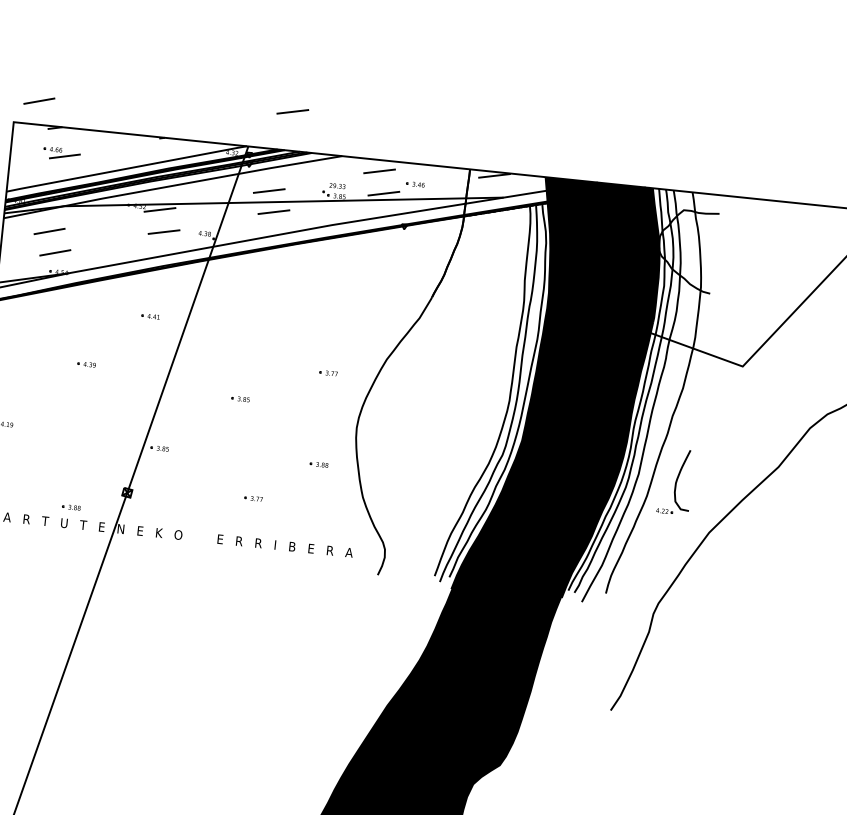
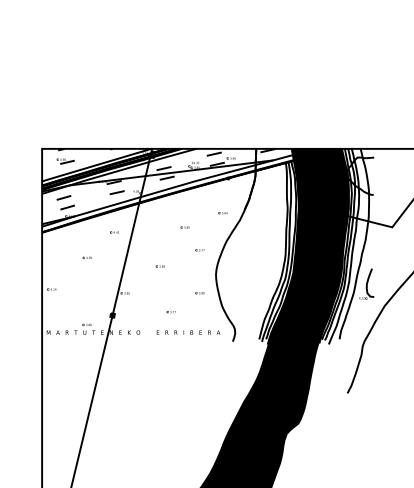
line: (38, 100) -> (52, 137), removed
line: (291, 111) -> (170, 130), removed
part: (383, 299) -> (222, 213), added
part: (299, 321) -> (184, 227), added

